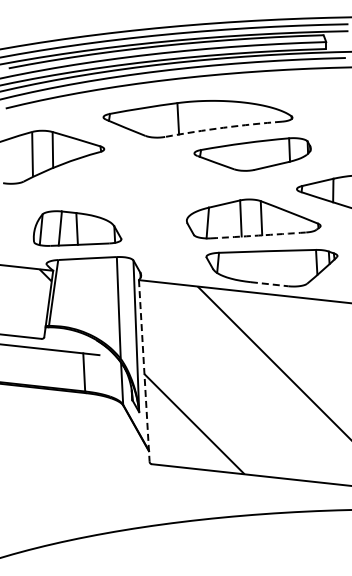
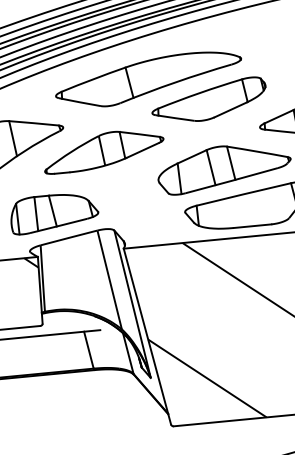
arc: (223, 127) -> (175, 82), dashed -> solid
part: (138, 179) -> (102, 150), added
arc: (258, 235) -> (231, 180), dashed -> solid
line: (269, 284) -> (252, 226), dashed -> solid
line: (144, 370) -> (147, 336), dashed -> solid

